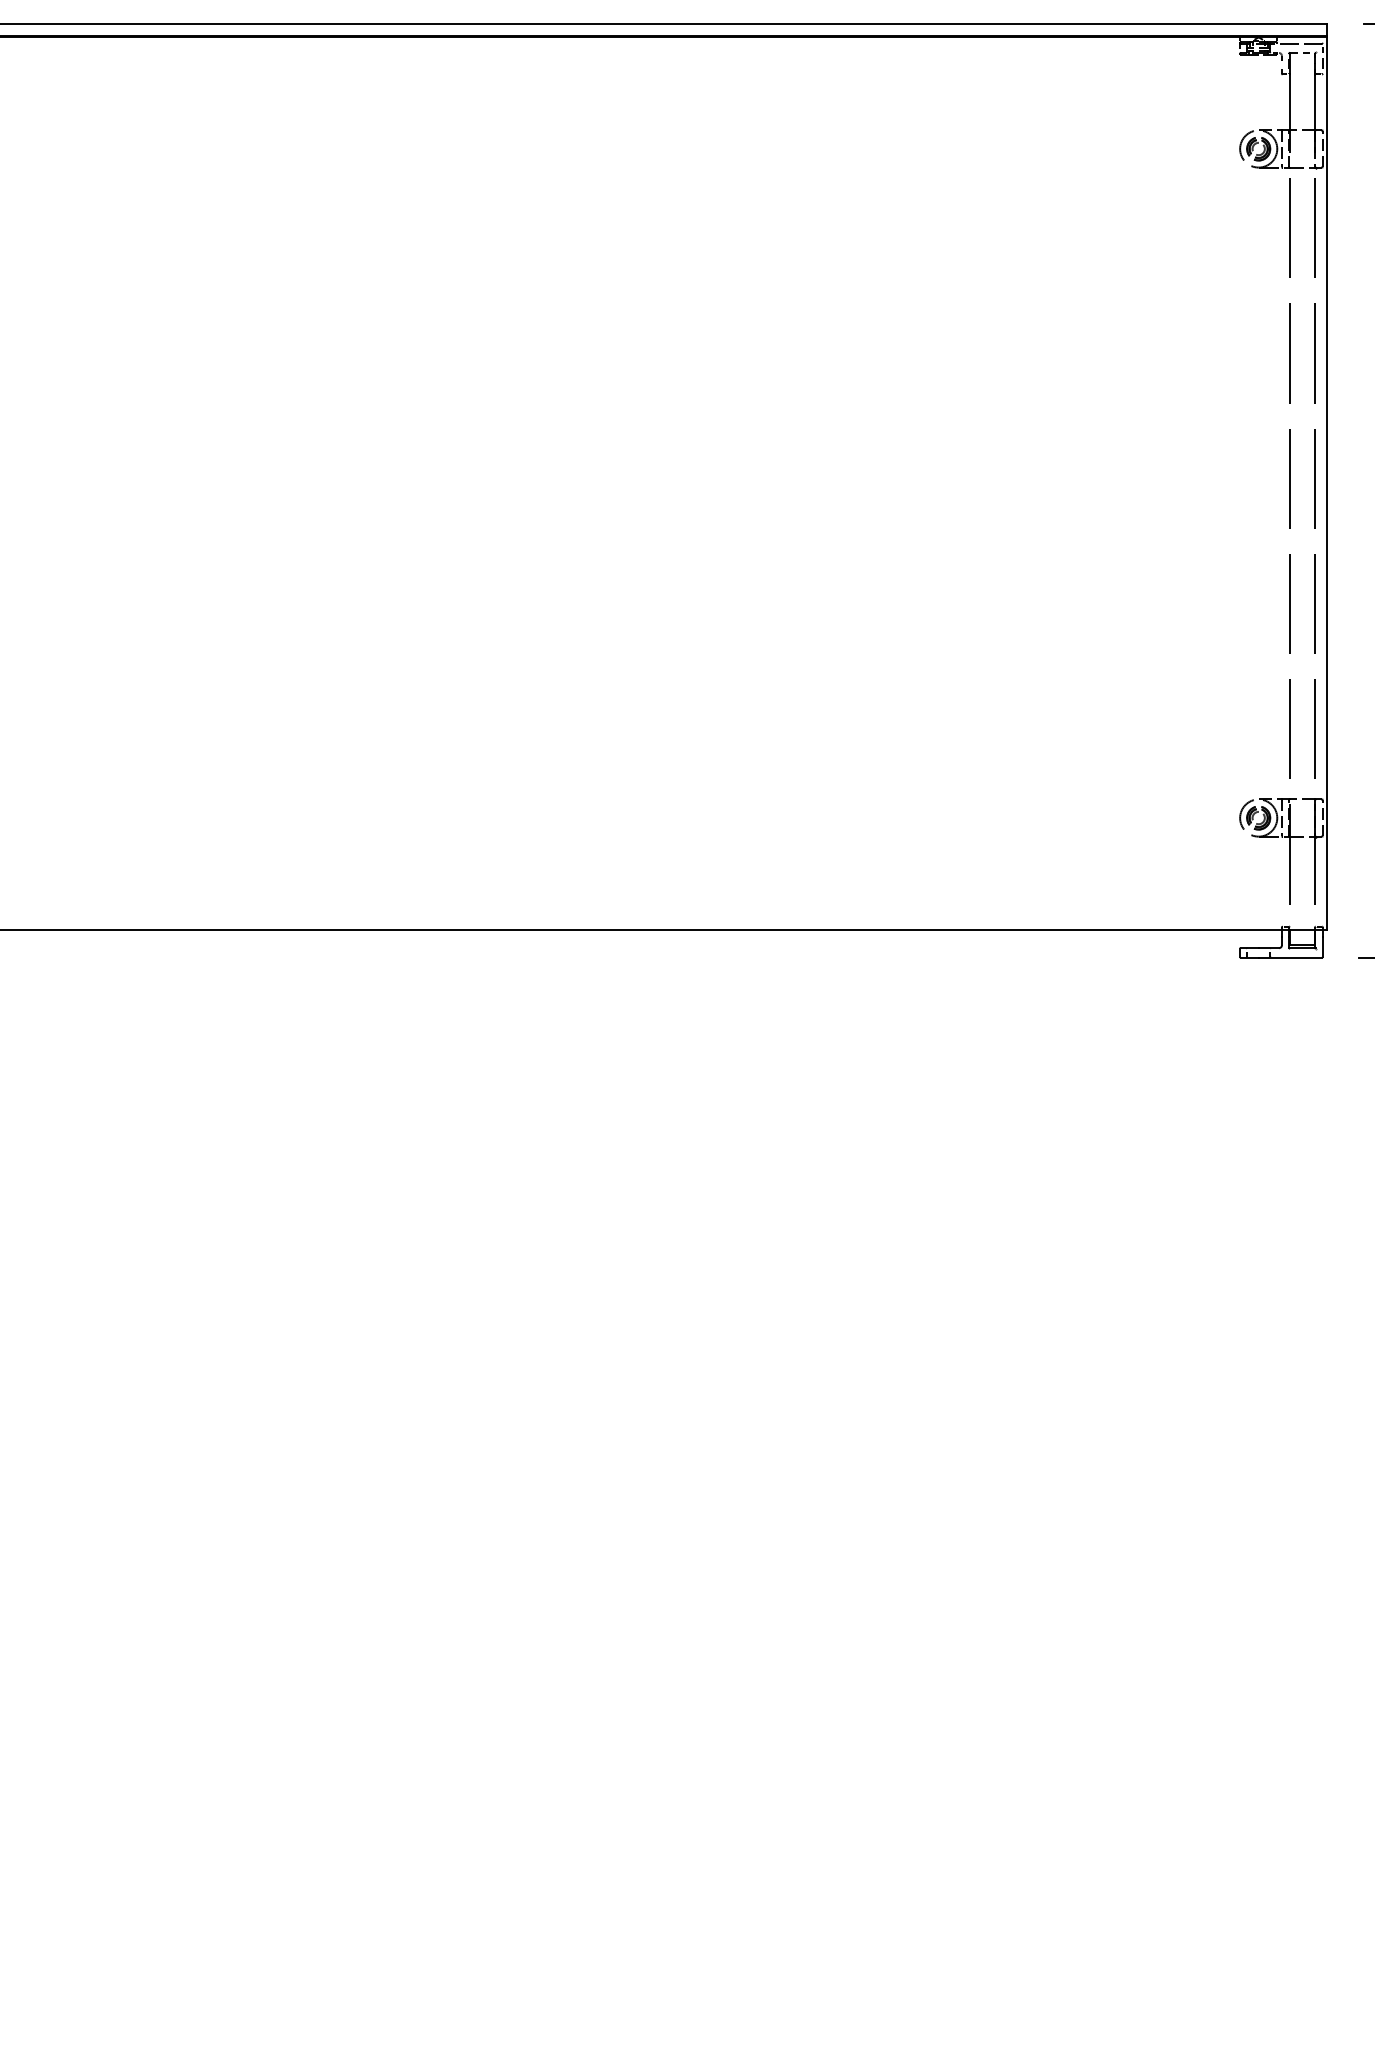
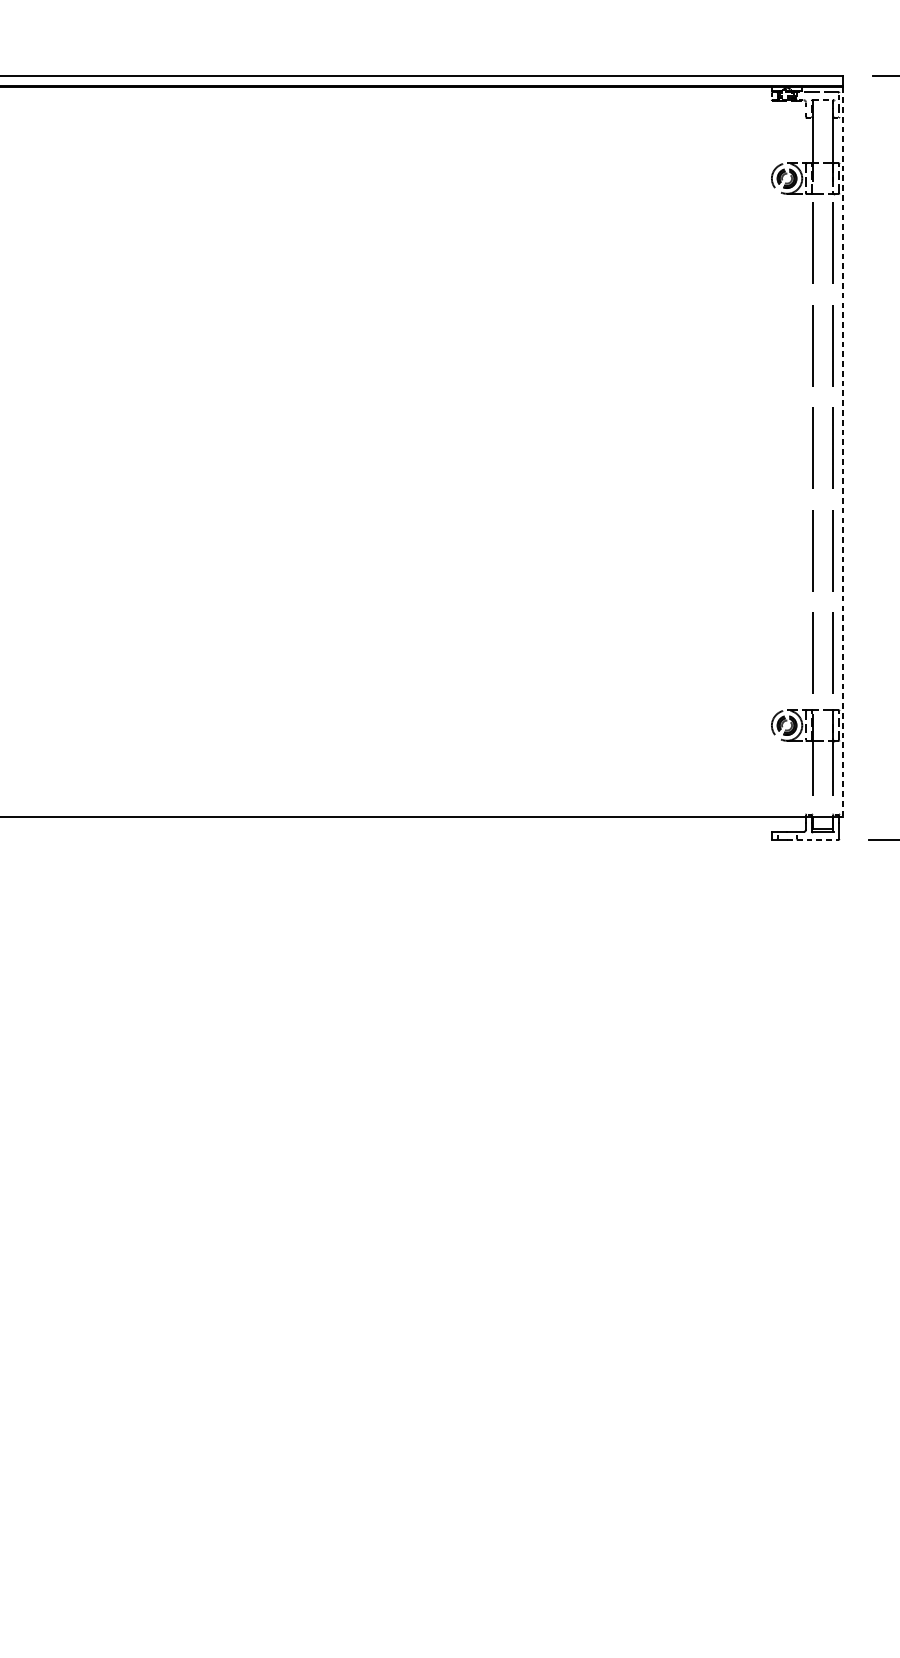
line: (1326, 484) -> (842, 452), solid -> dashed
line: (1290, 957) -> (813, 839), solid -> dashed

